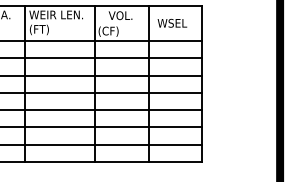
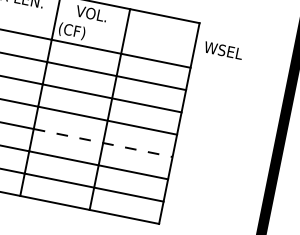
text: (172, 22) -> (223, 49), moved
line: (148, 110) -> (102, 143), solid -> dashed

